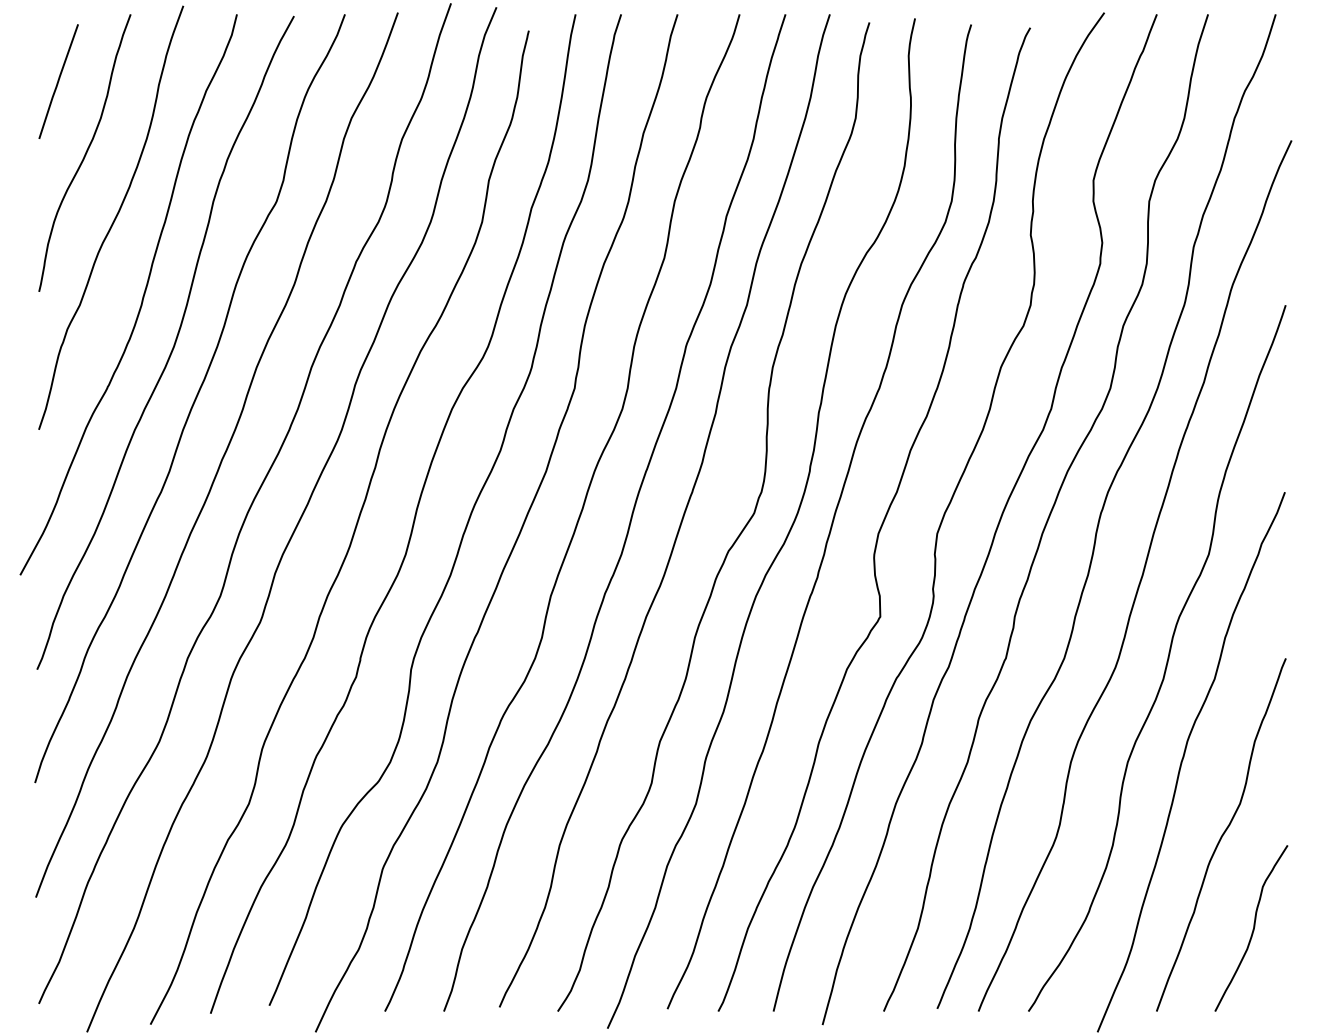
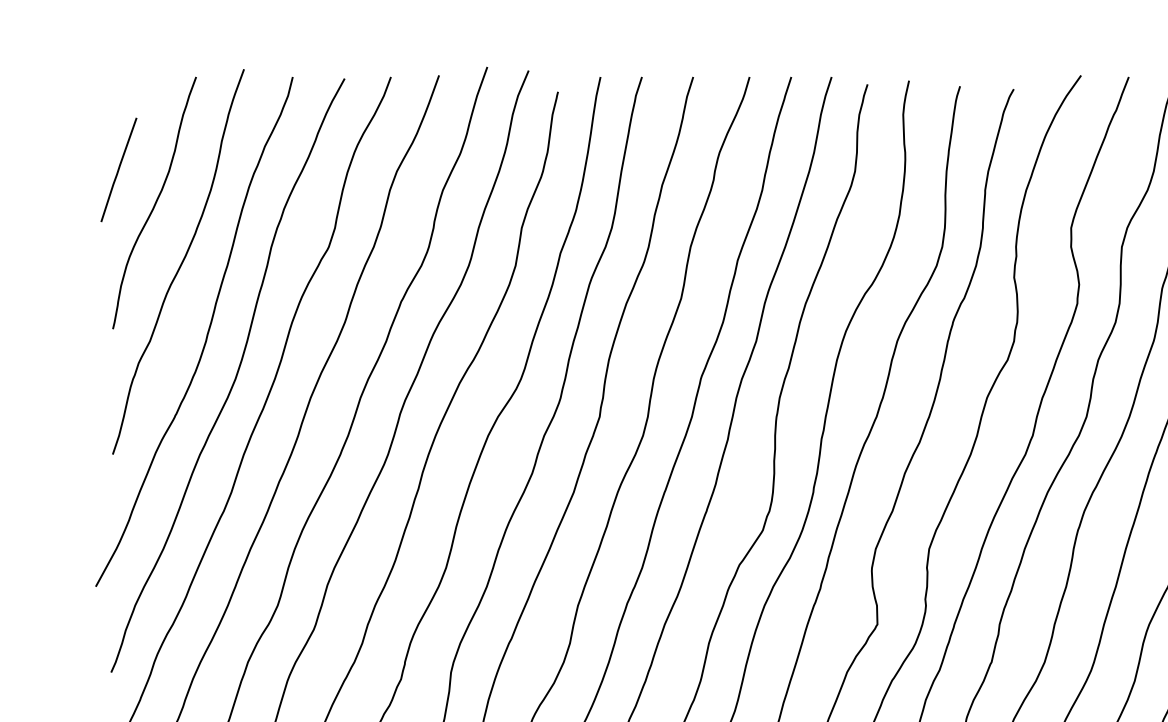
line: (58, 81) -> (118, 169), moved

